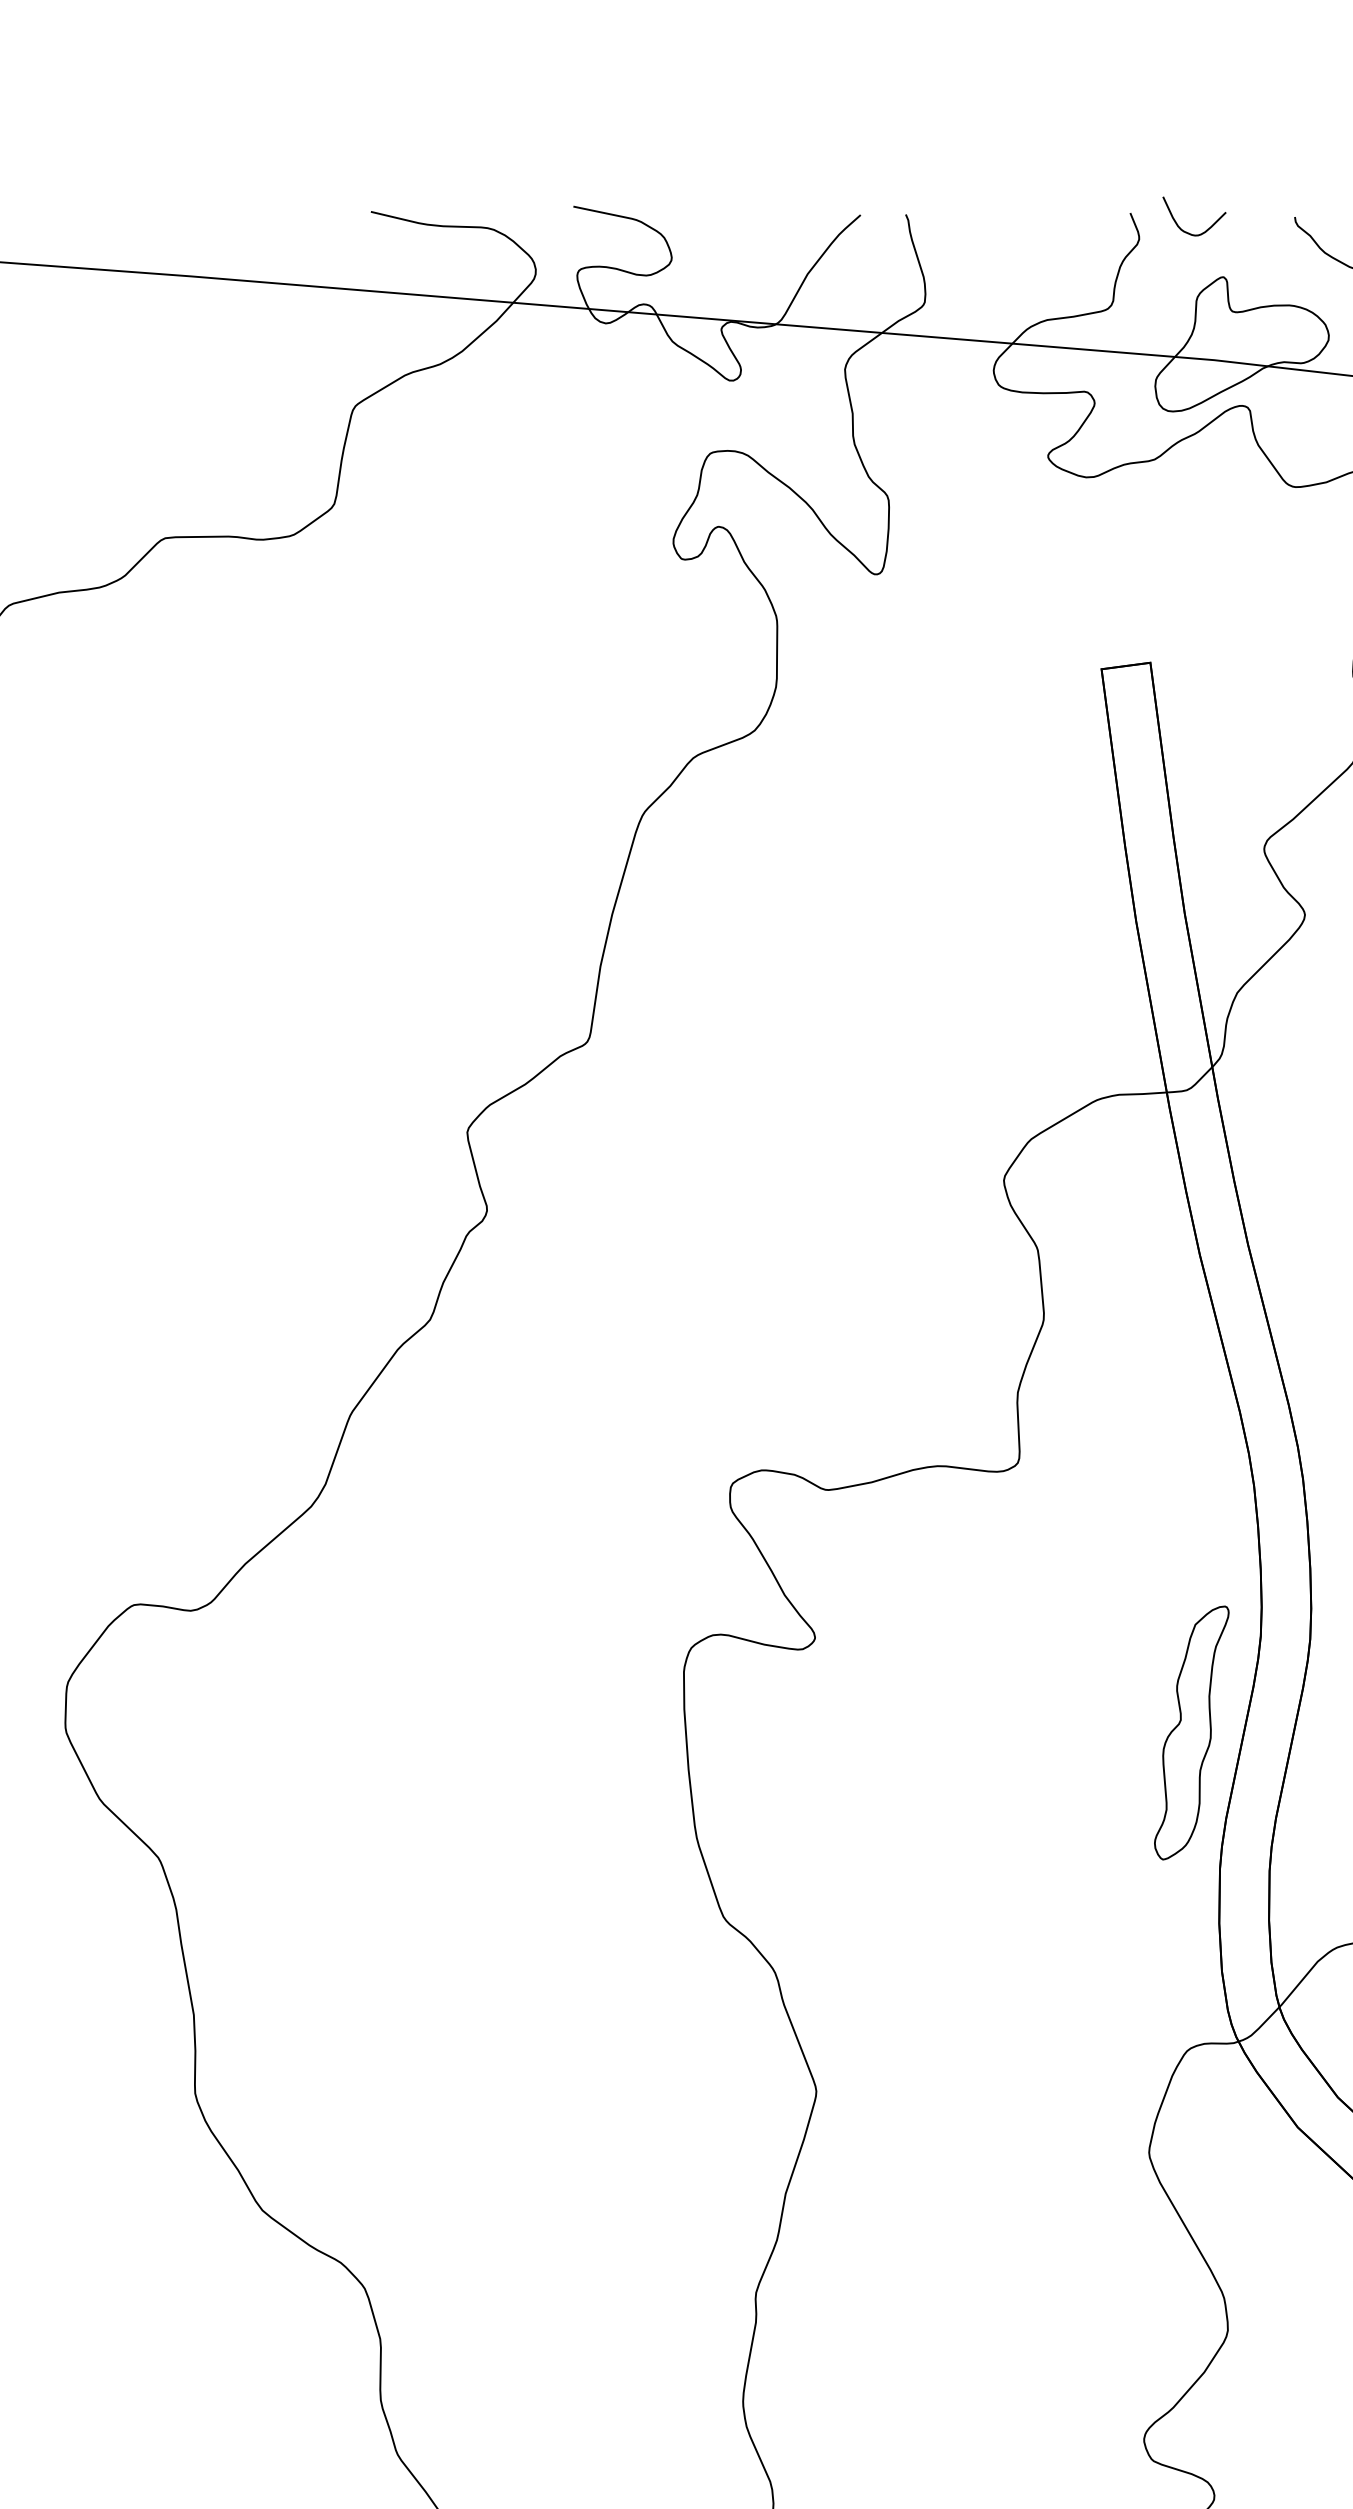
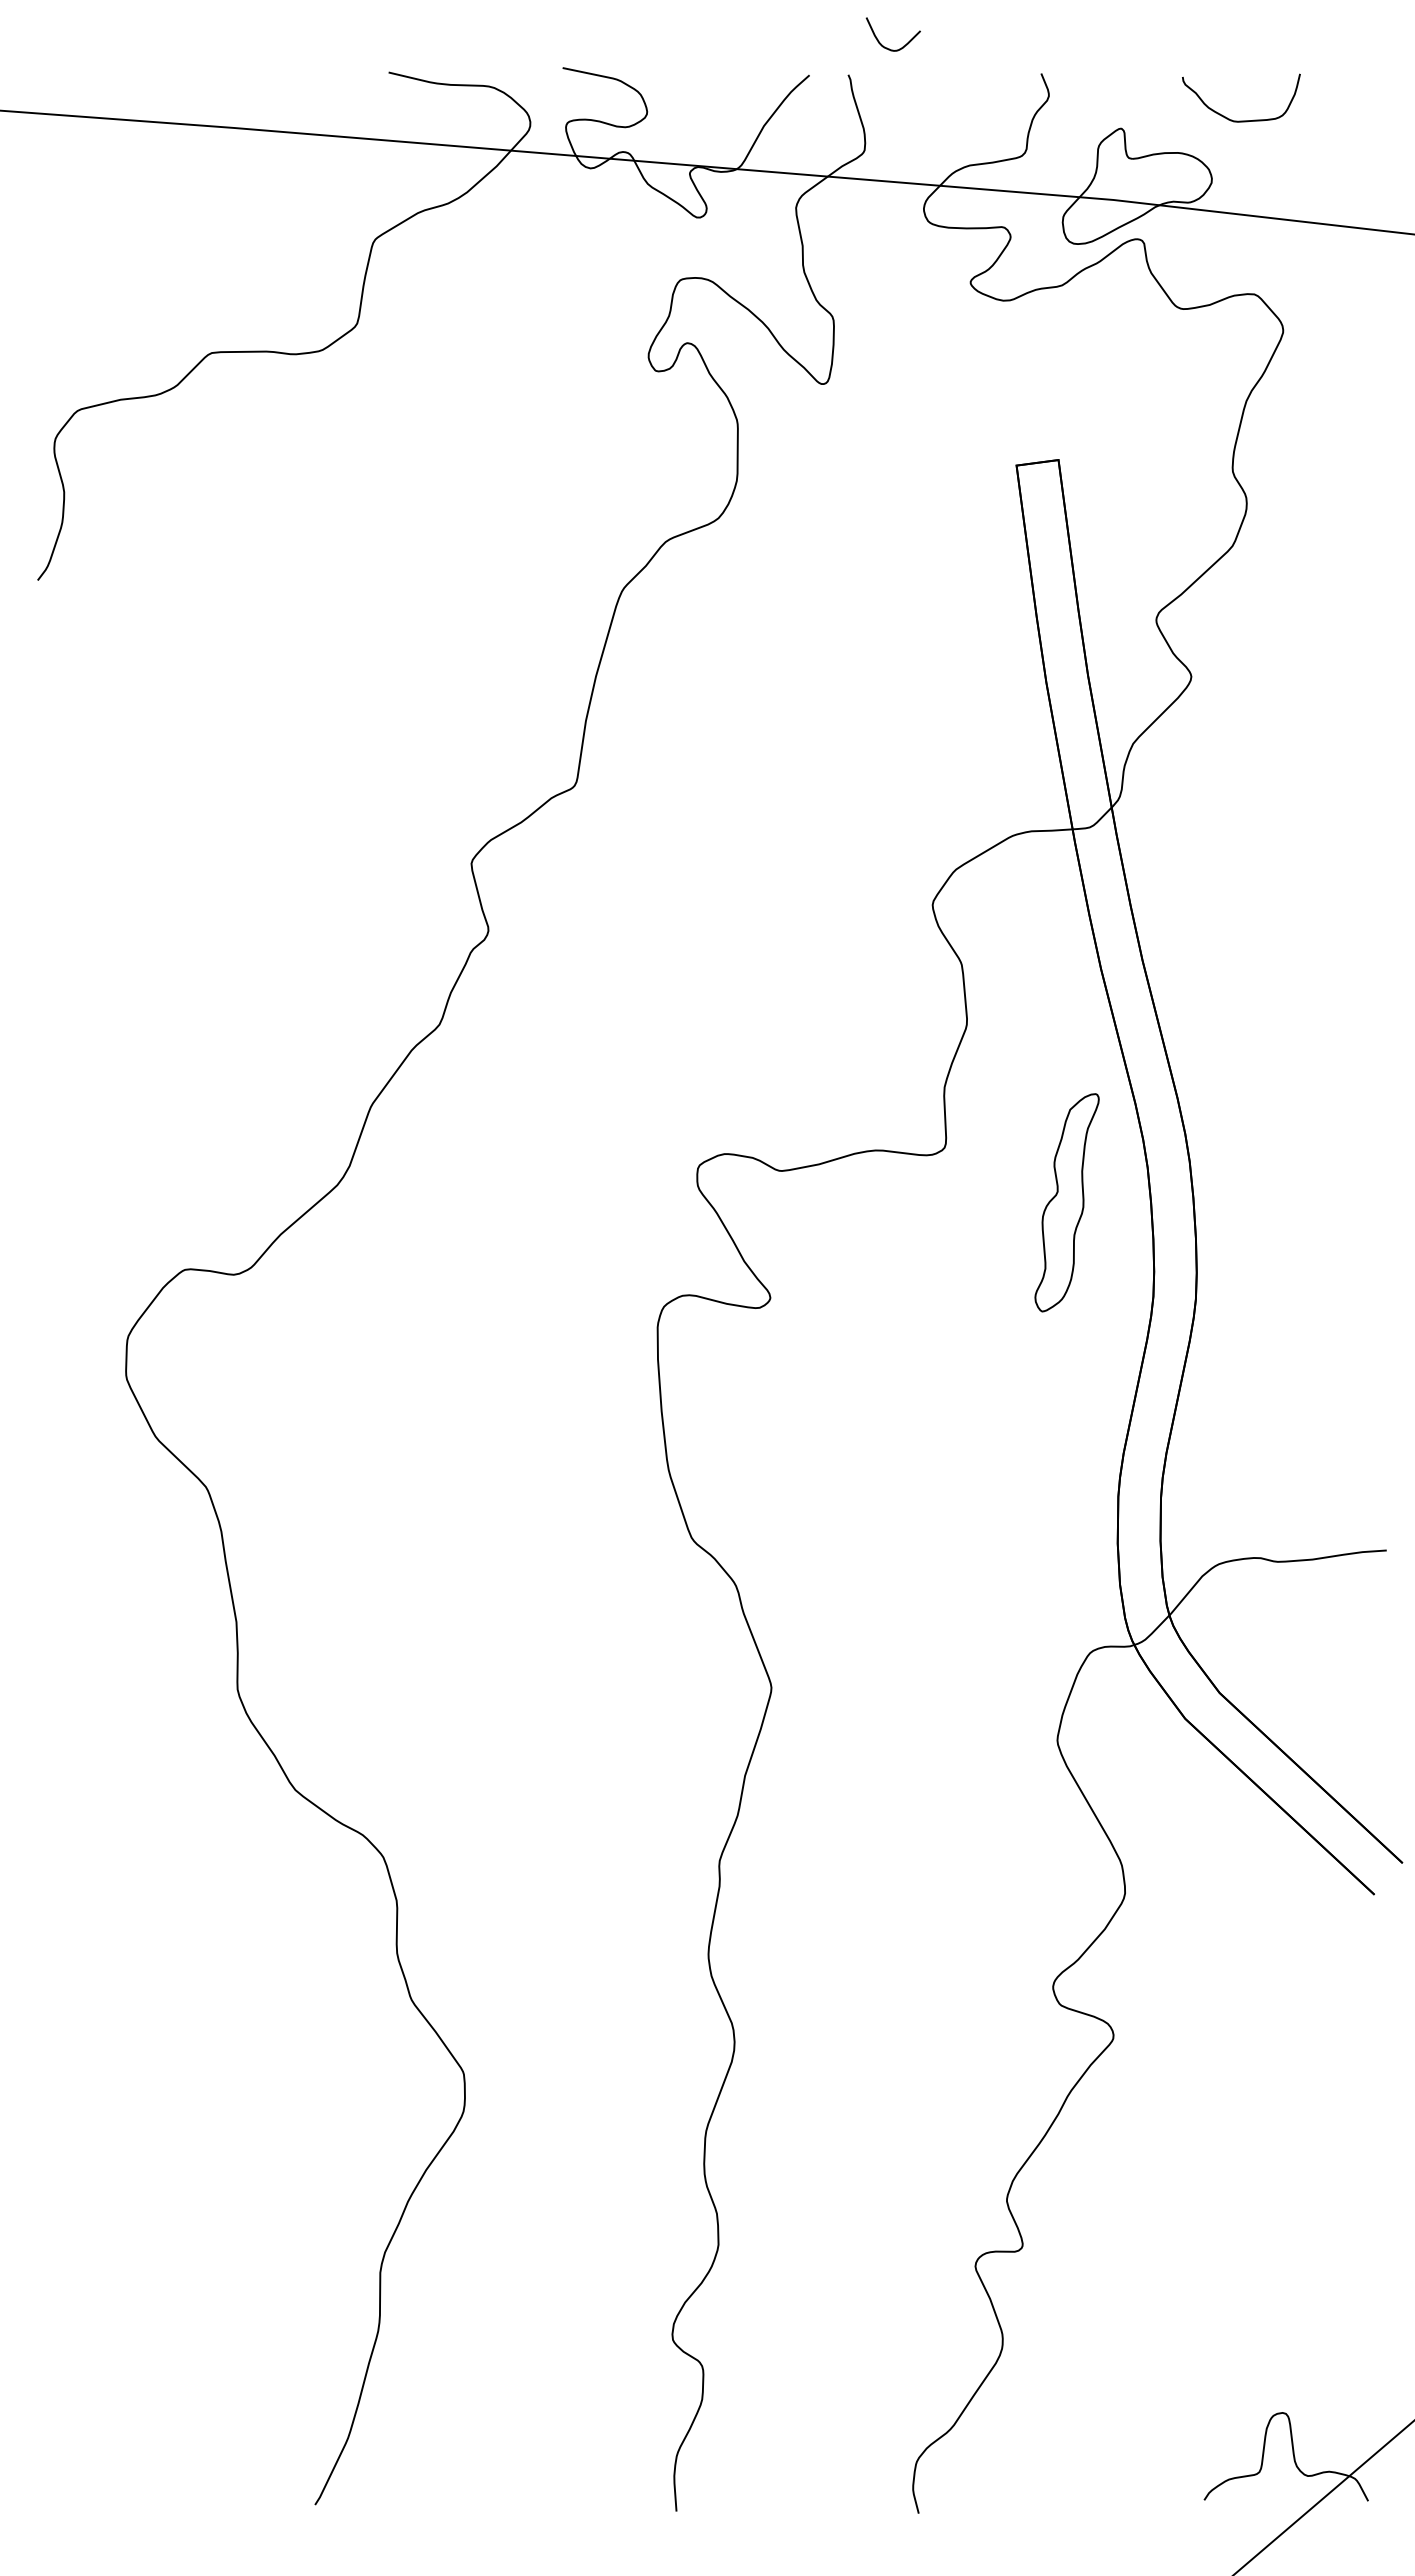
curve: (1187, 231) -> (887, 47), moved
part: (1191, 1732) -> (1066, 1202), moved

